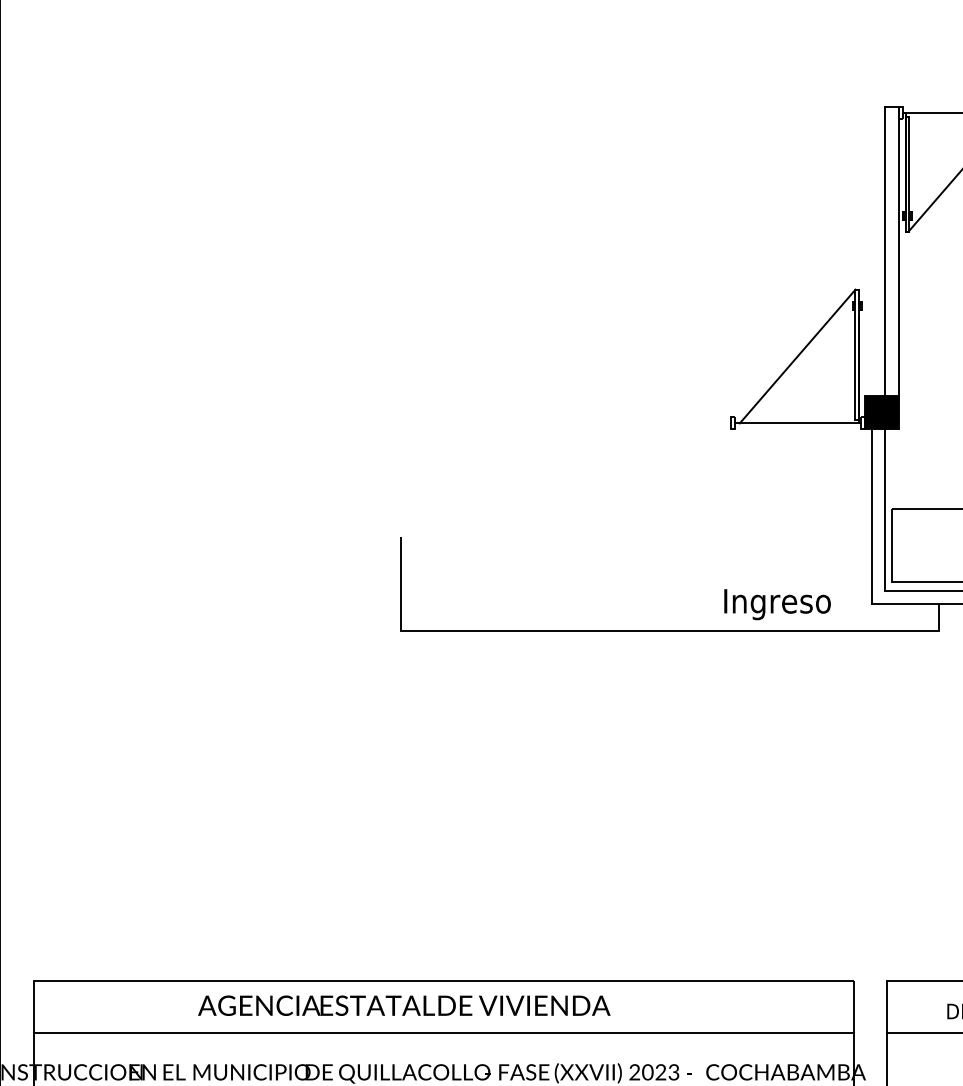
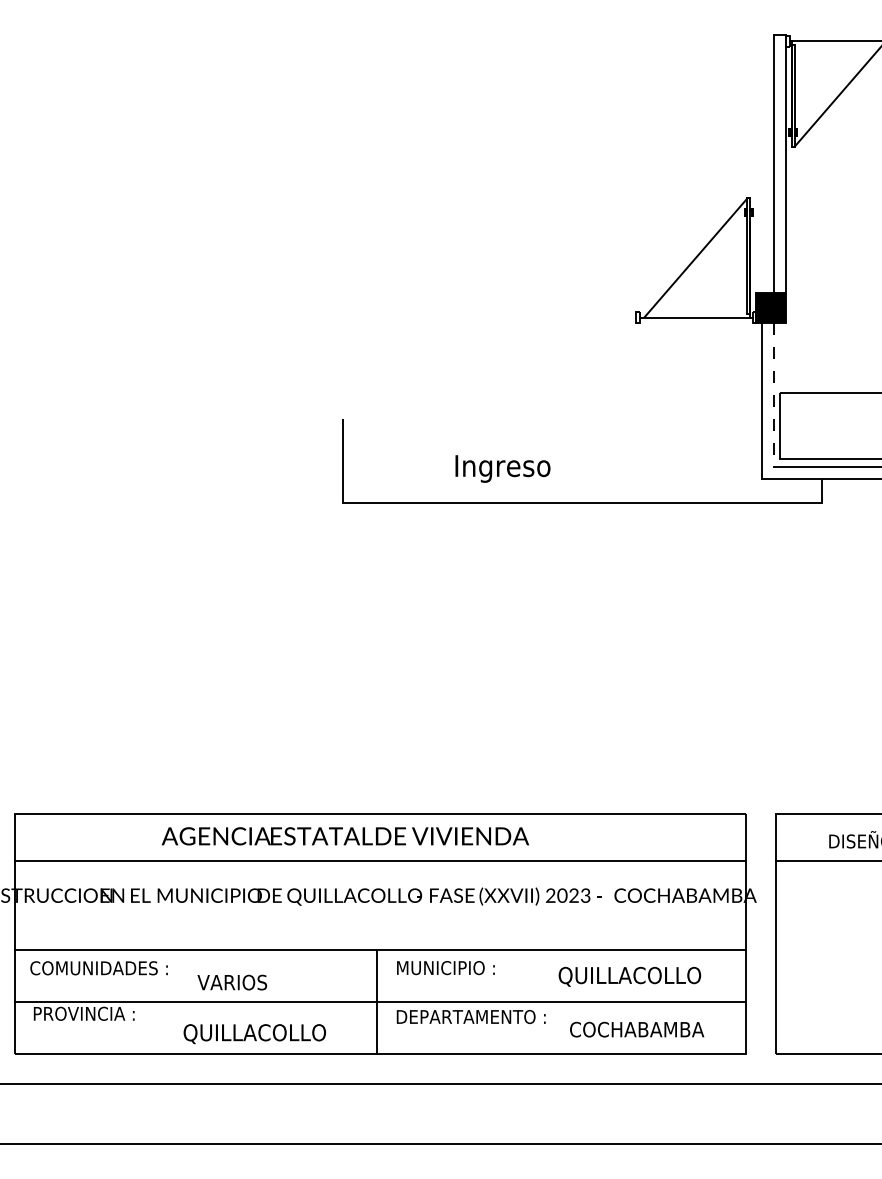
line: (885, 509) -> (774, 394), solid -> dashed
text: (777, 604) -> (502, 468), moved

